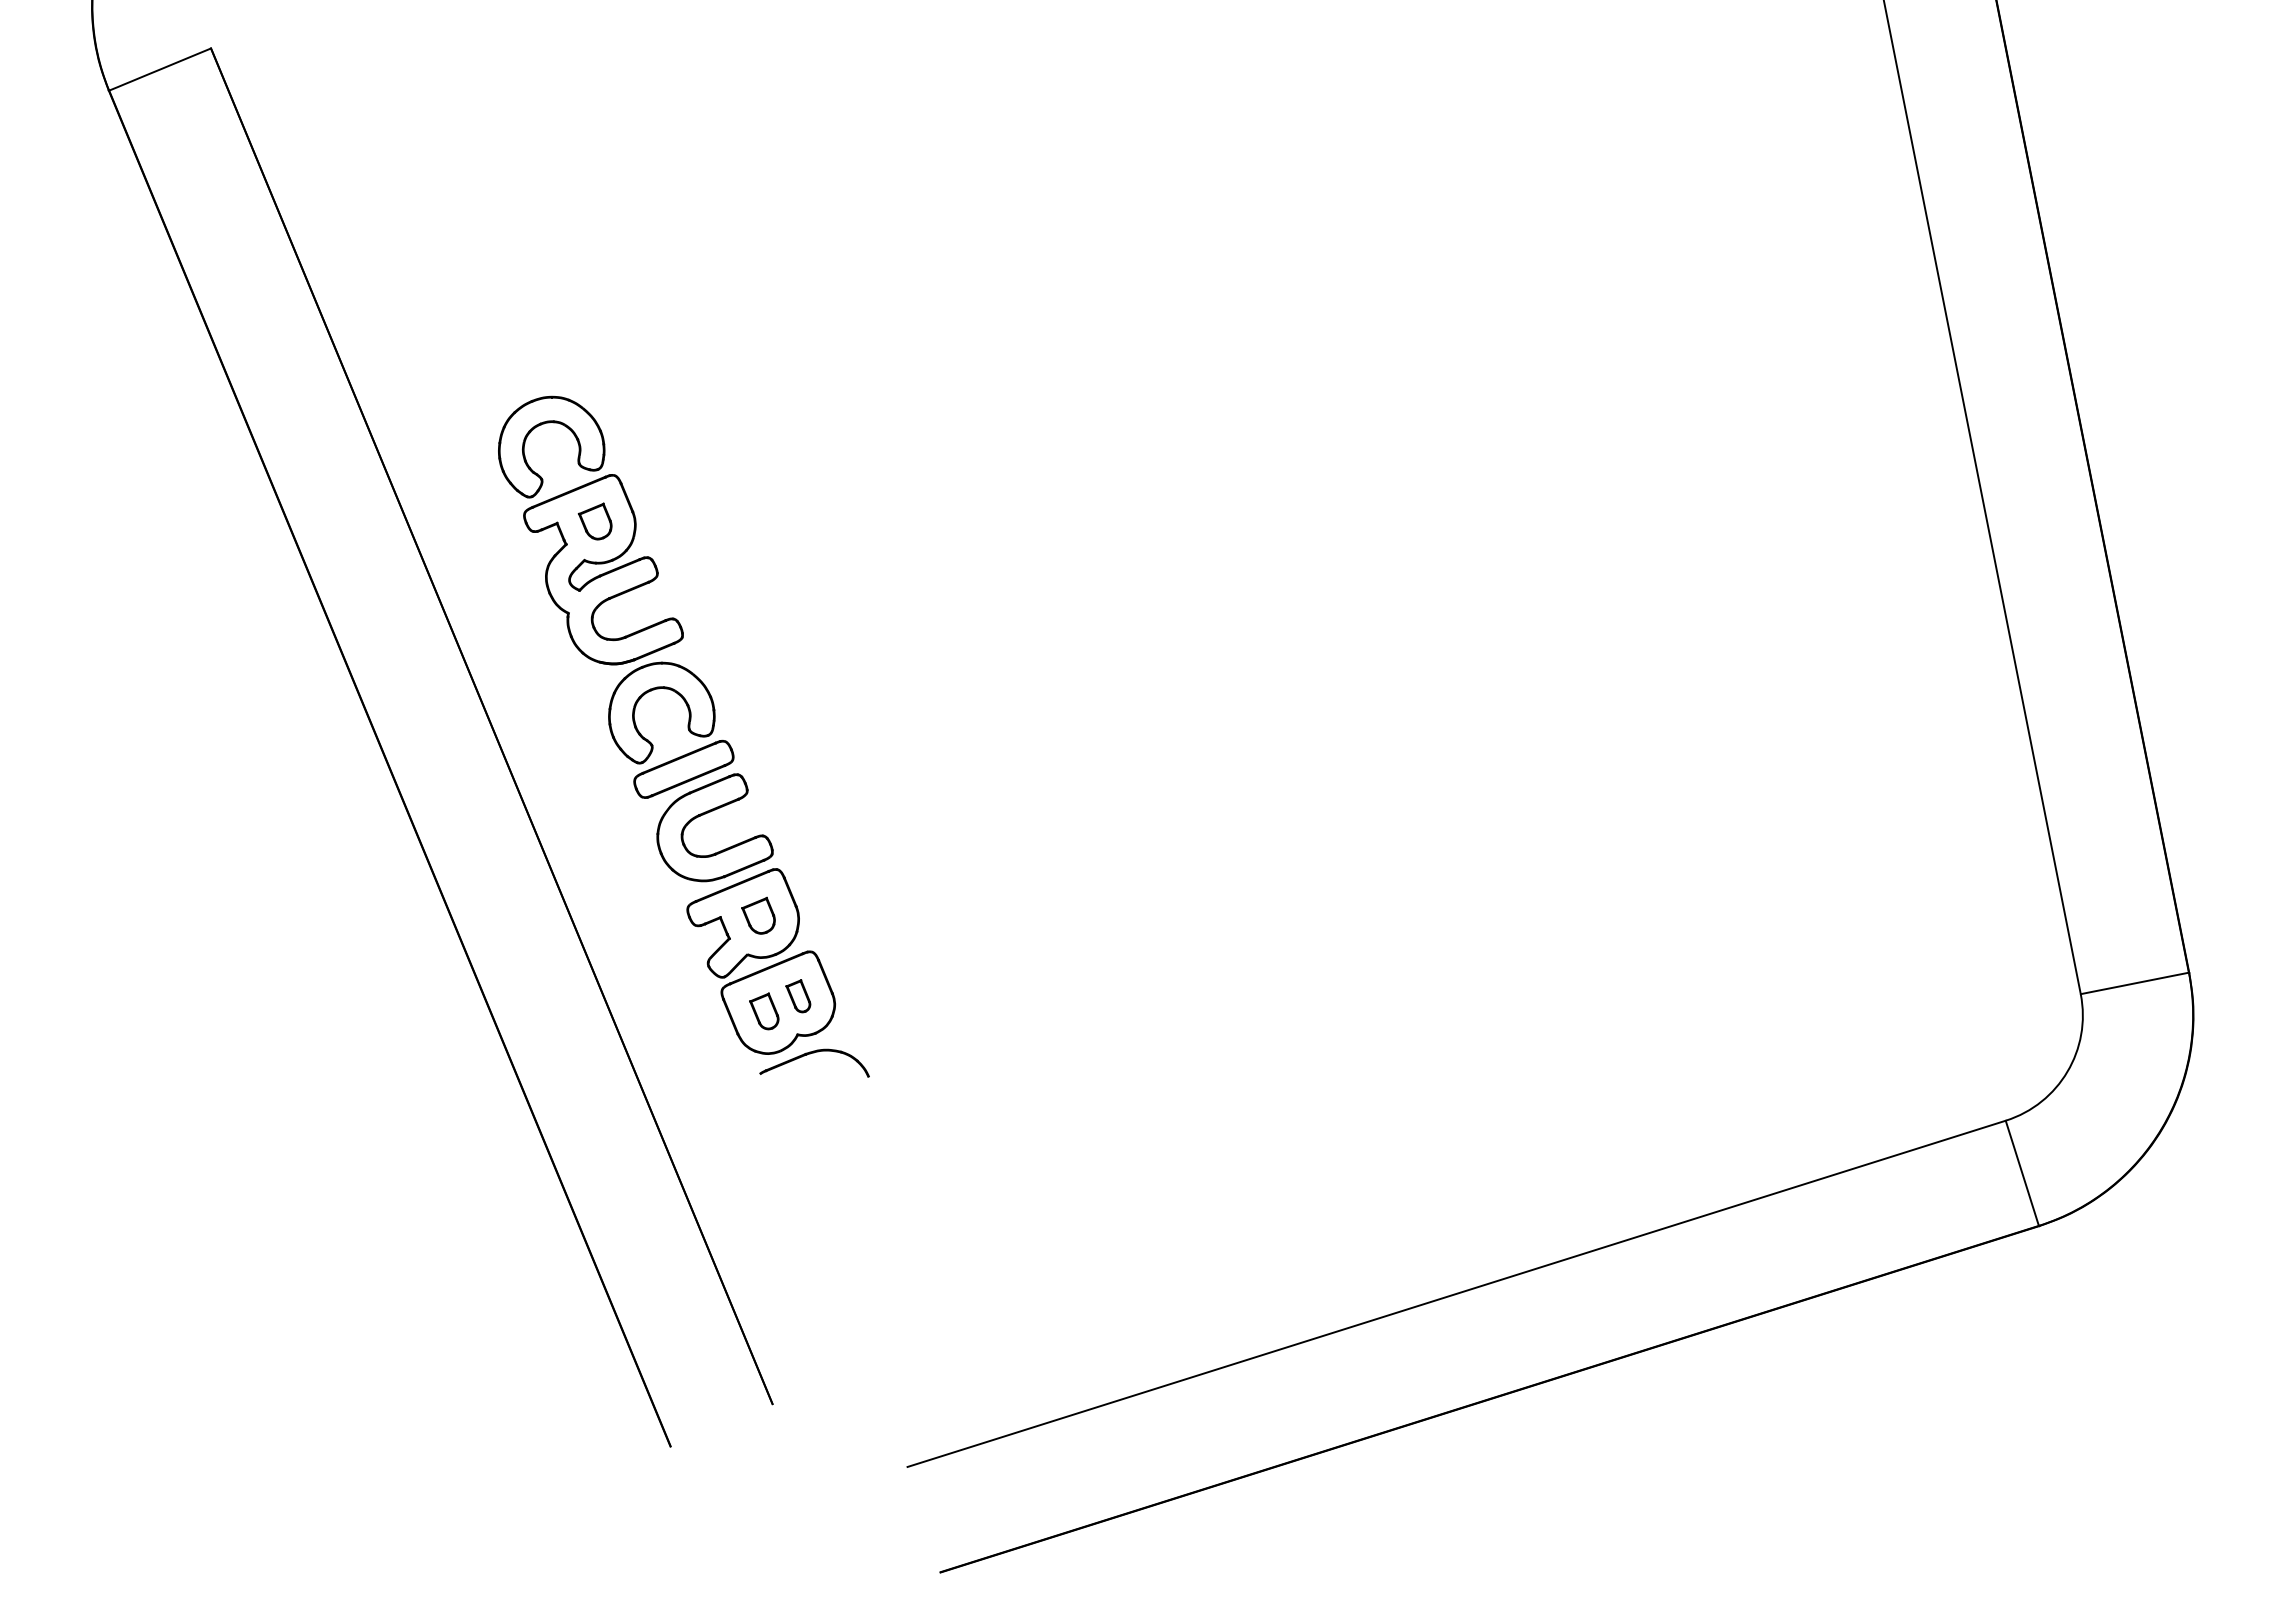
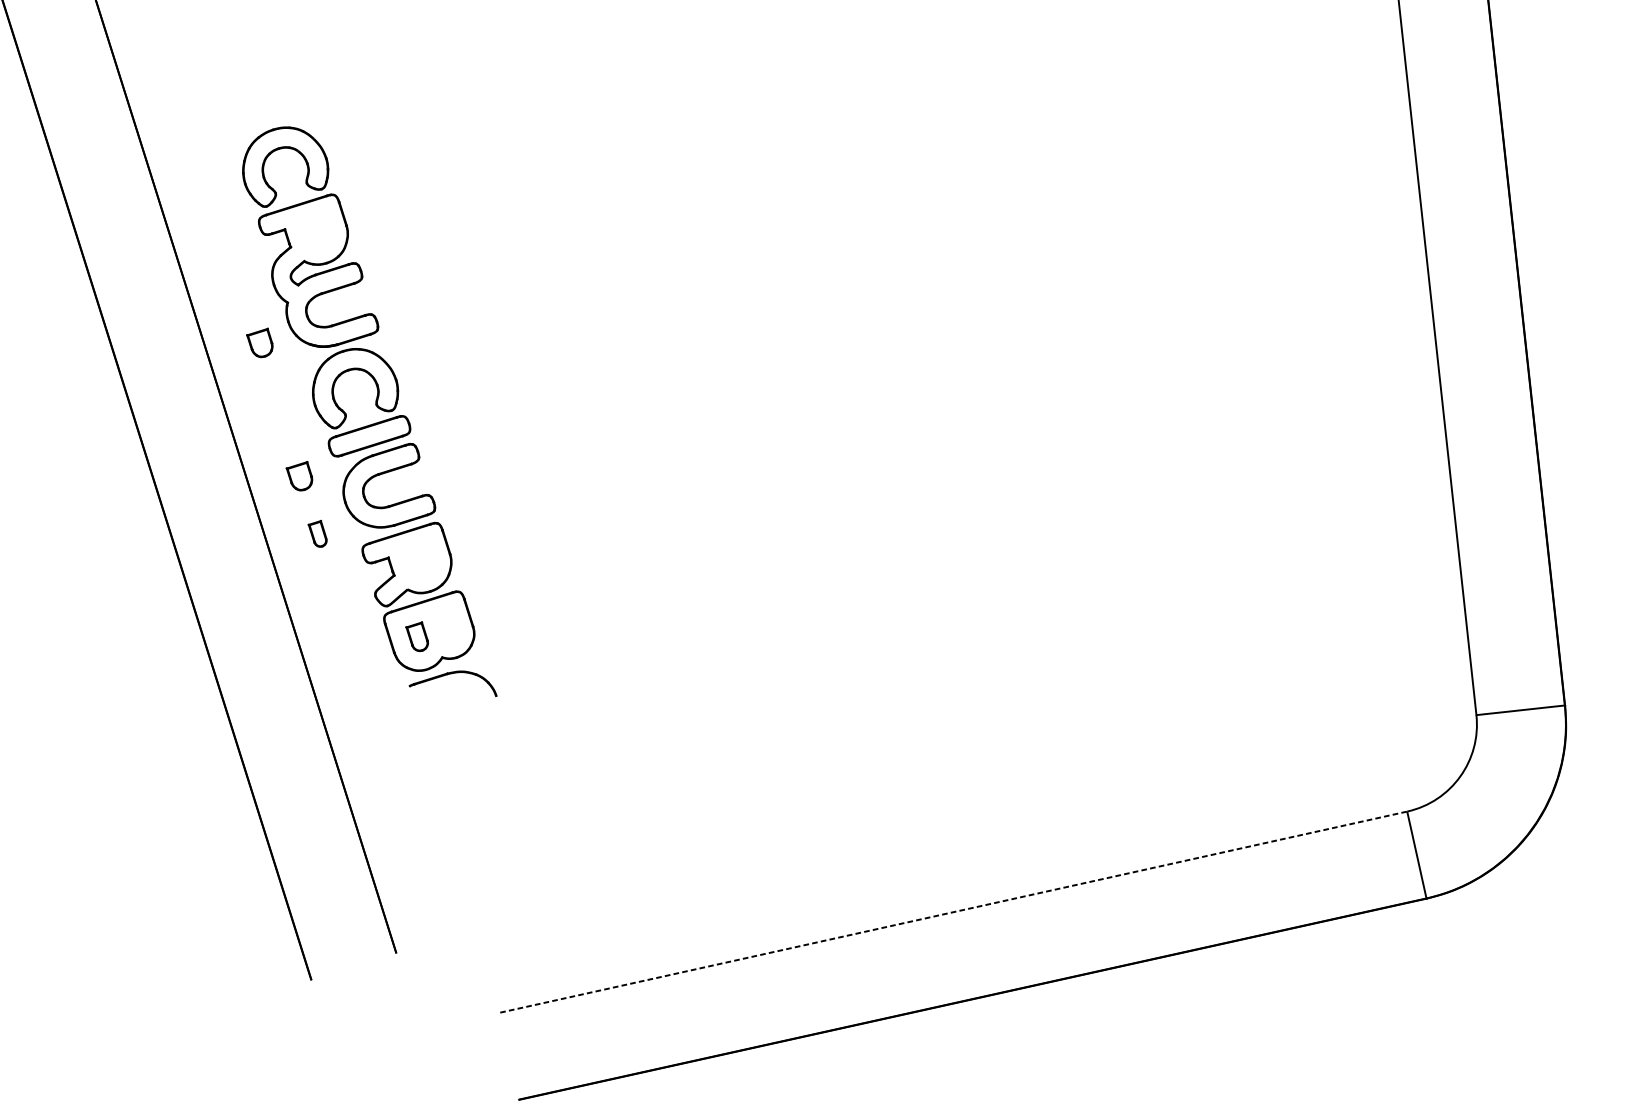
part: (594, 521) -> (259, 342), moved
part: (758, 915) -> (299, 475), moved
part: (798, 996) -> (317, 533), moved
line: (1456, 1293) -> (953, 911), solid -> dashed

